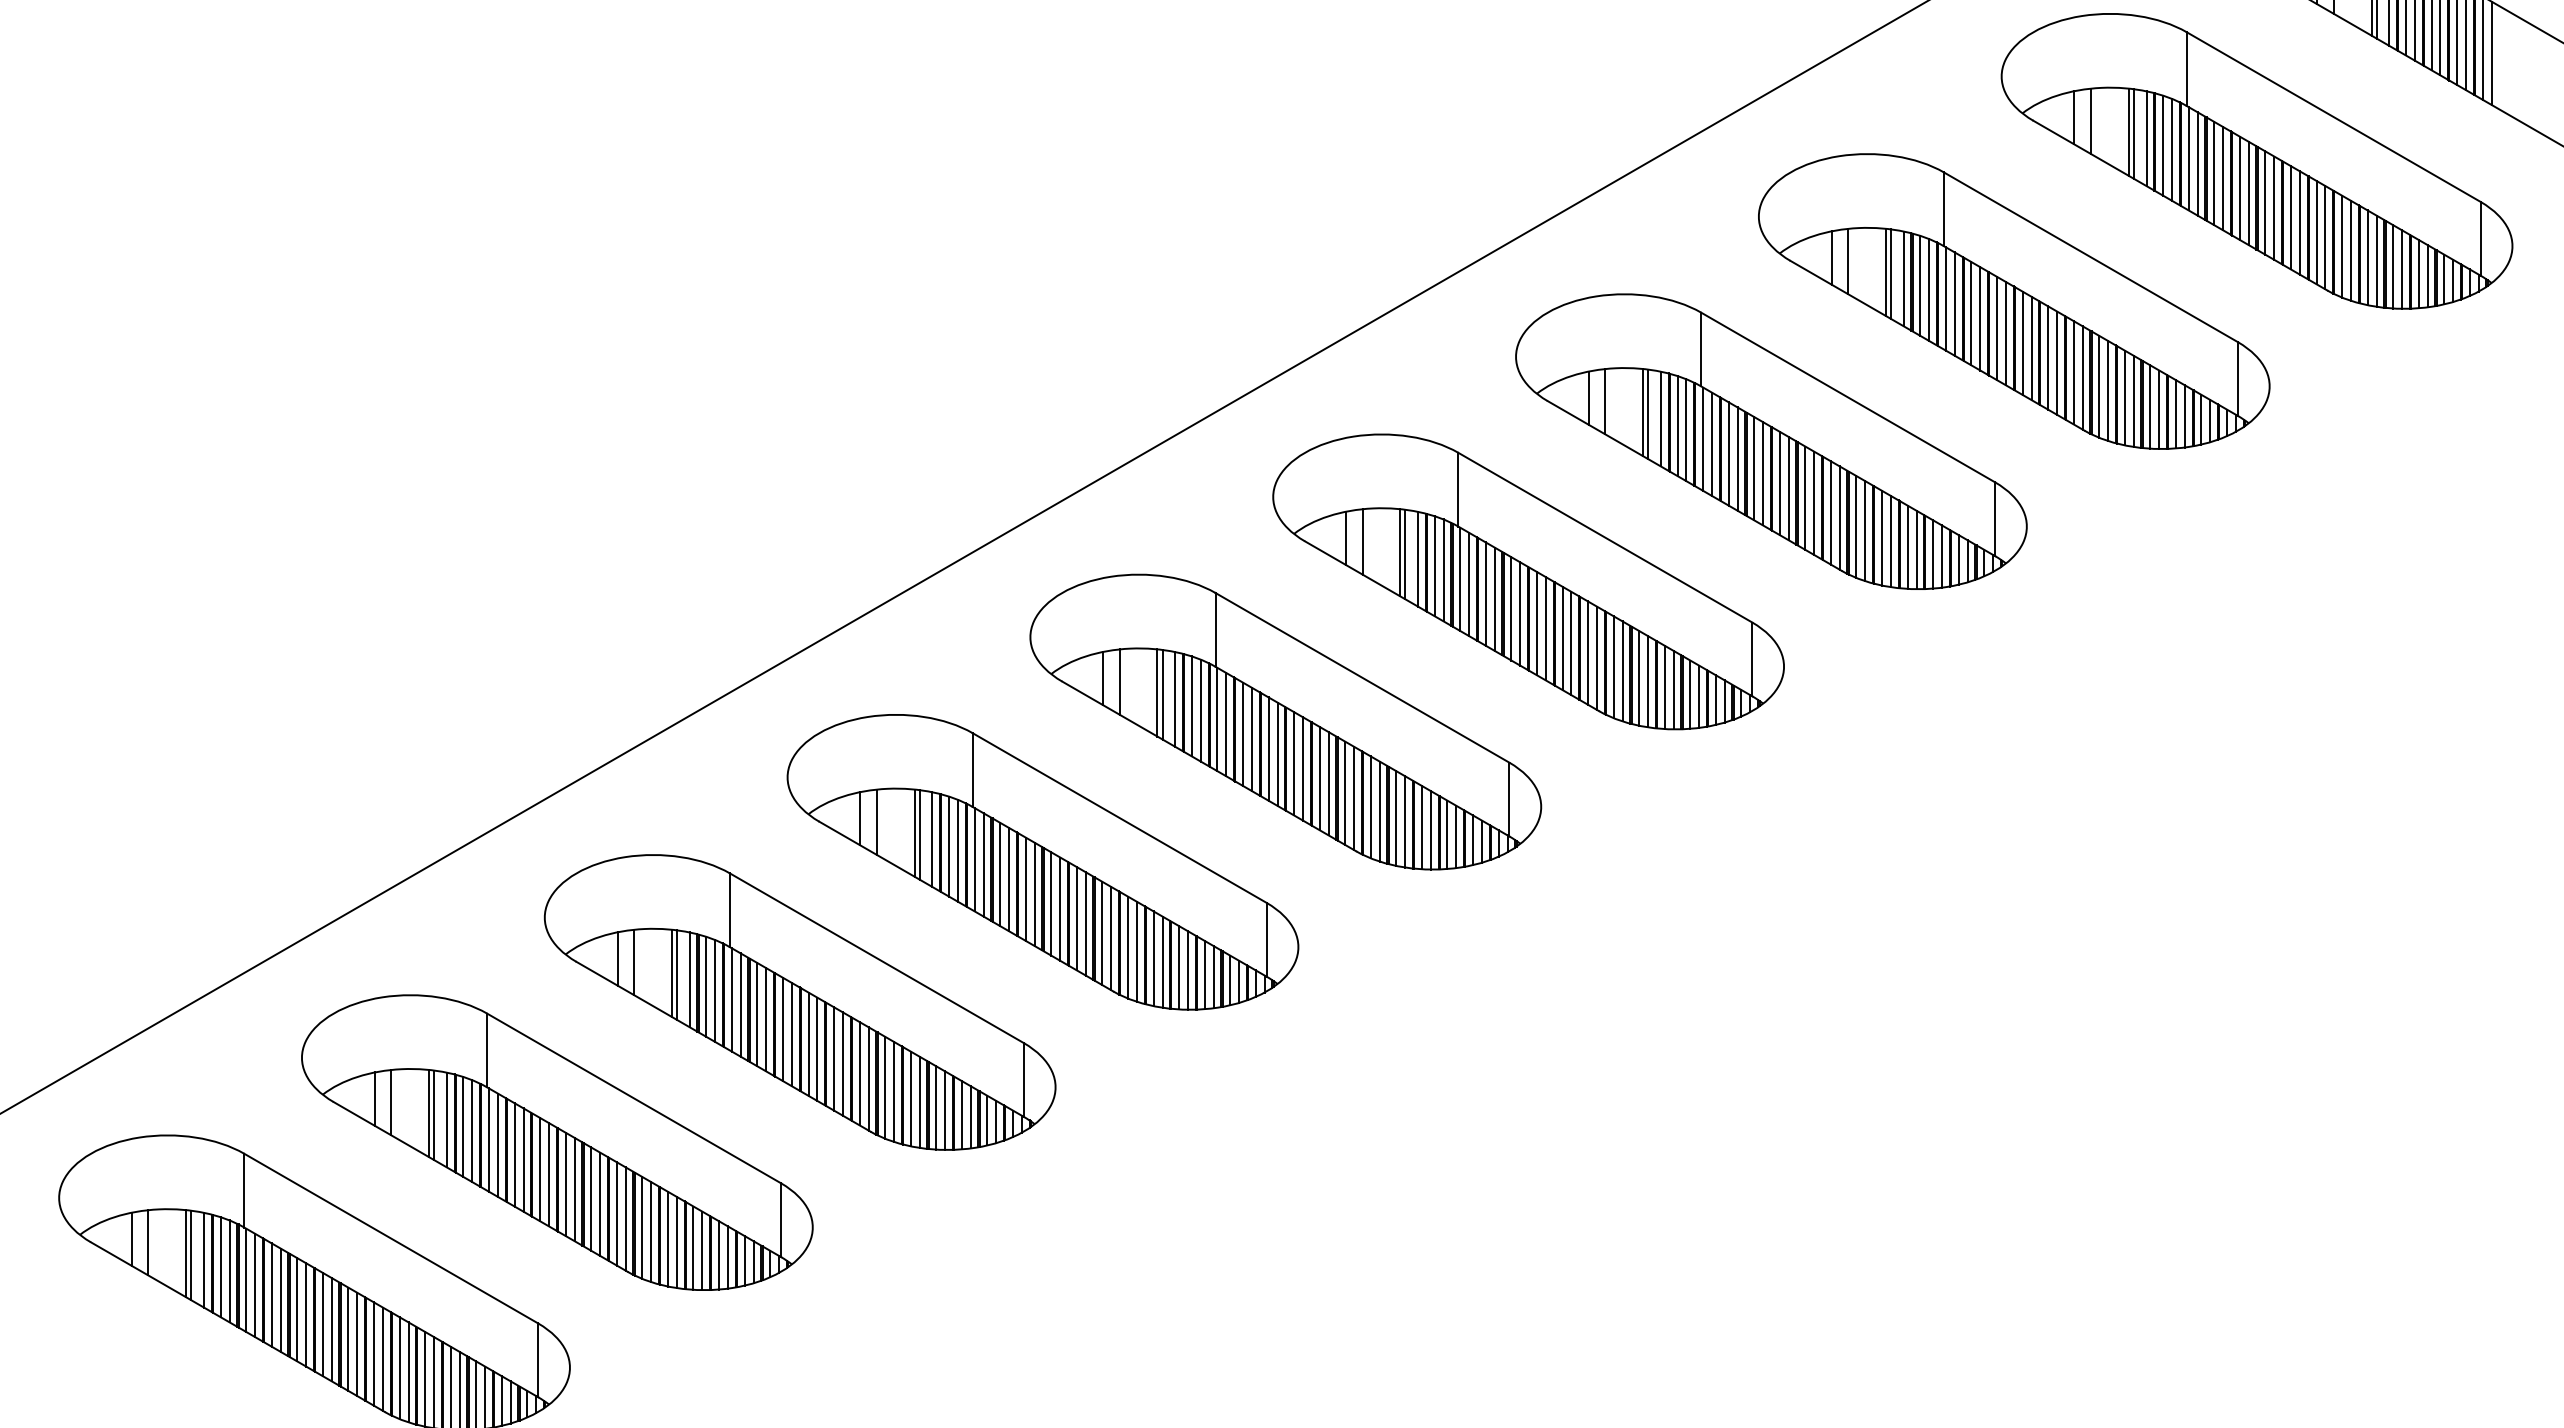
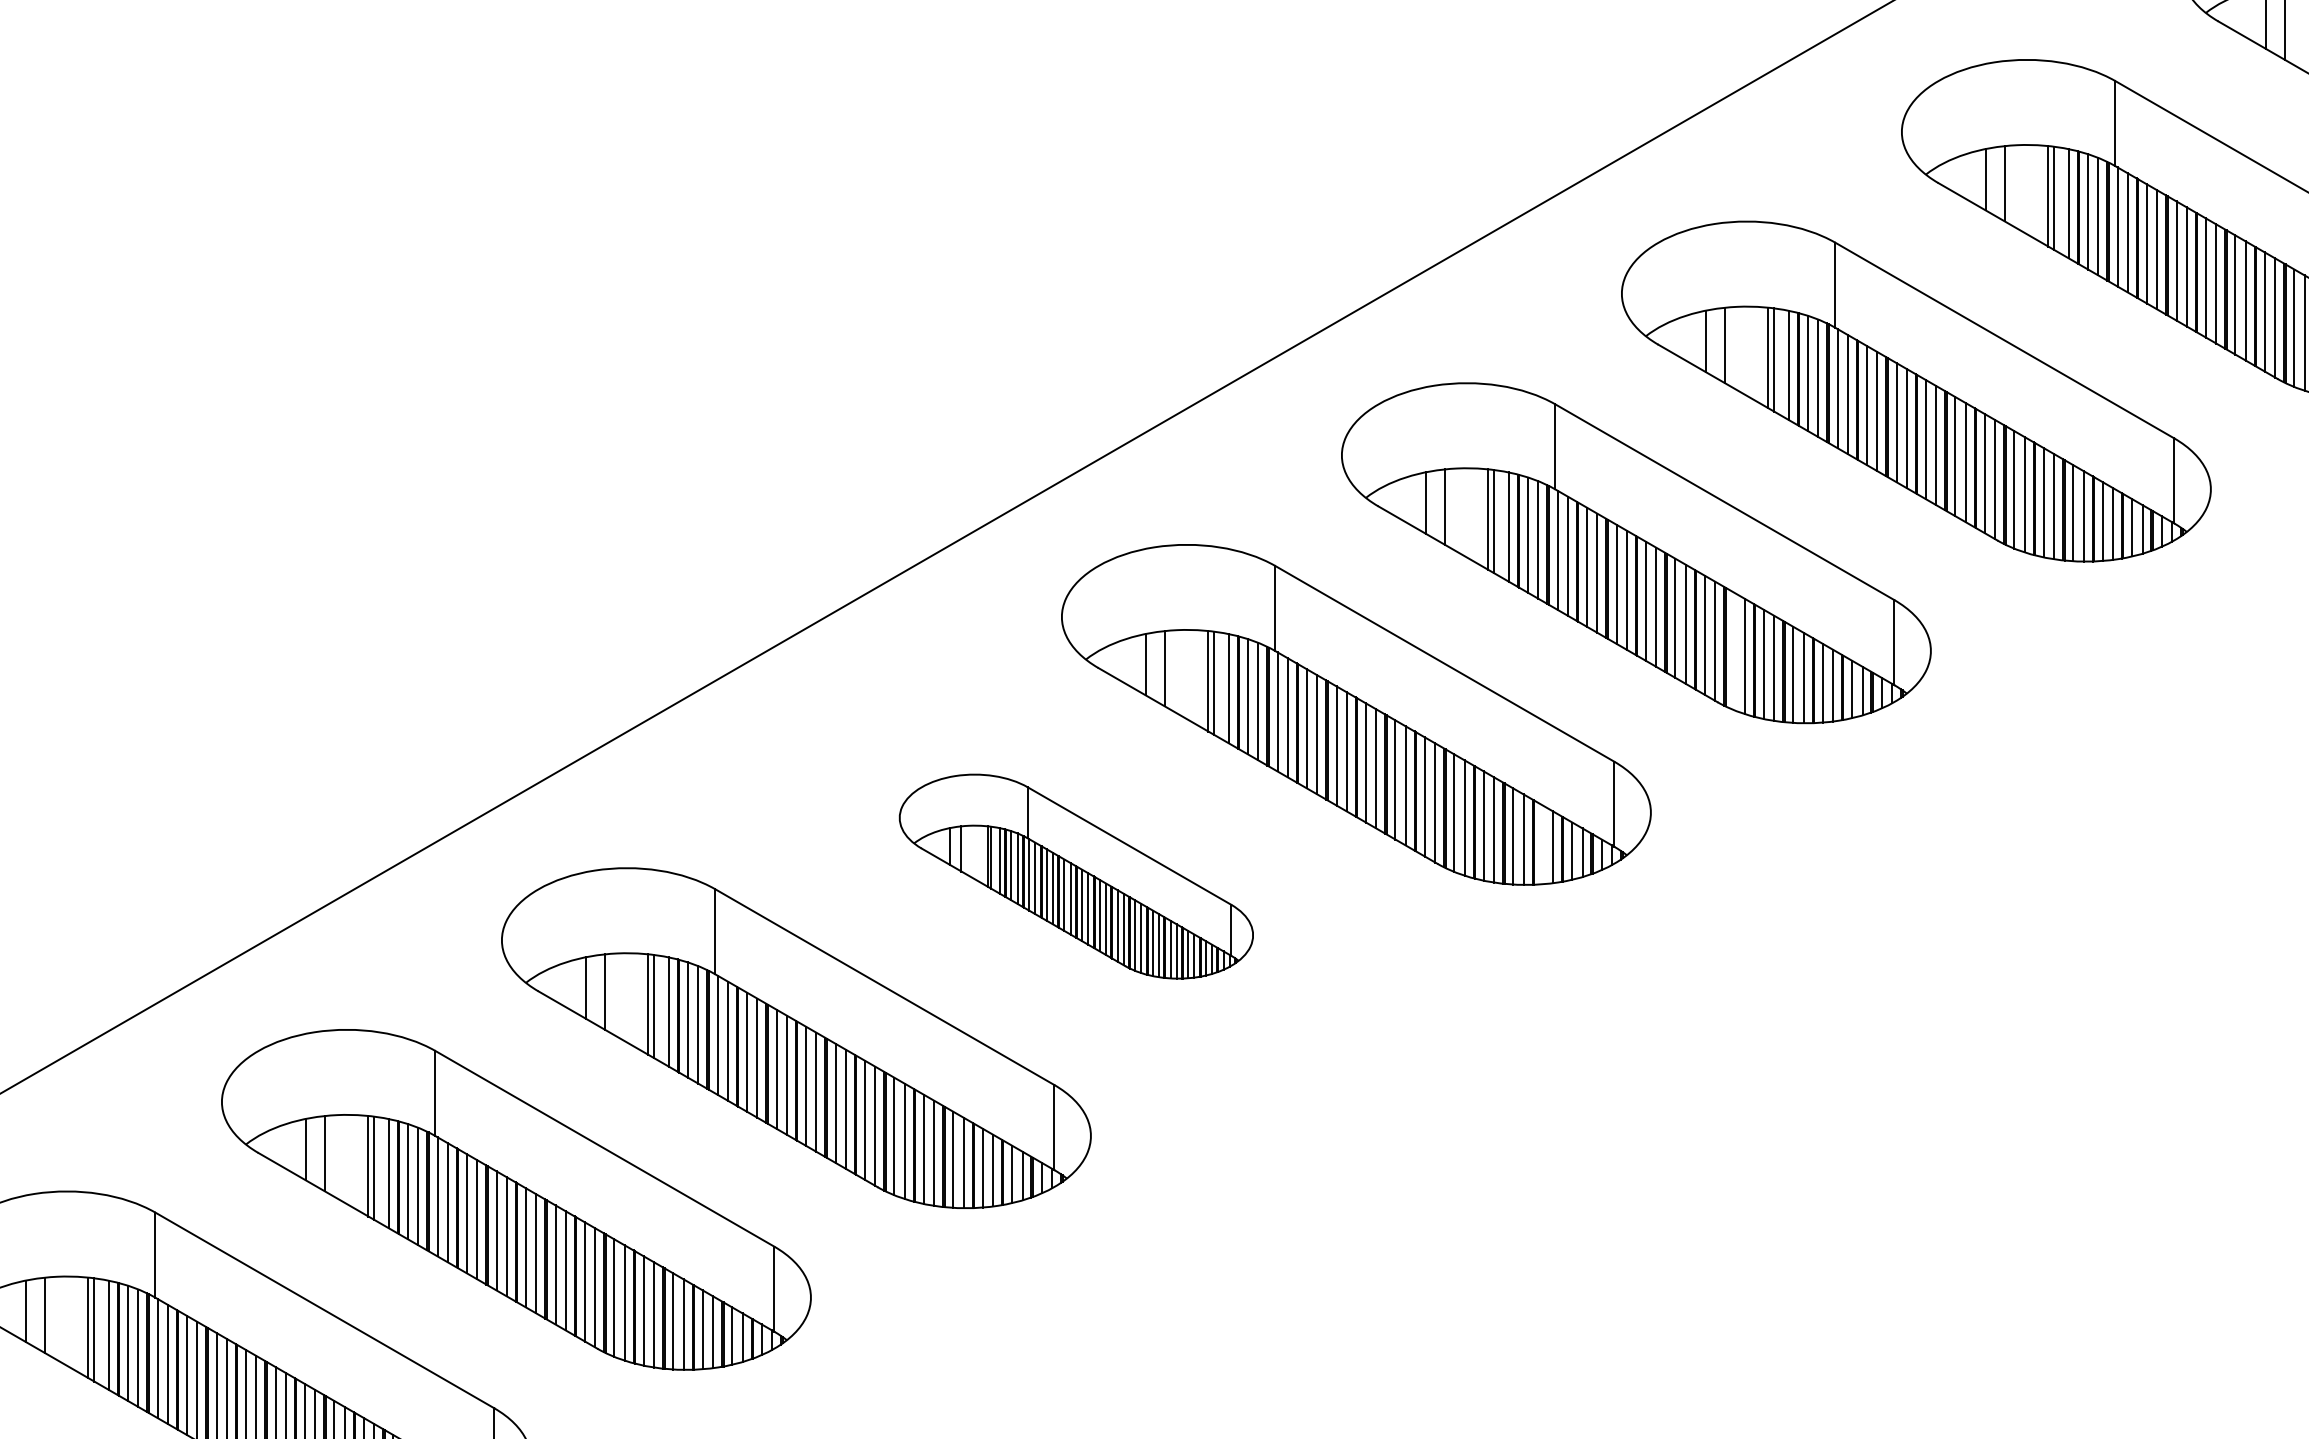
line: (1613, 667) -> (1734, 651), removed
line: (1447, 834) -> (1542, 844), removed
part: (1042, 862) -> (1075, 876), size x0.6

